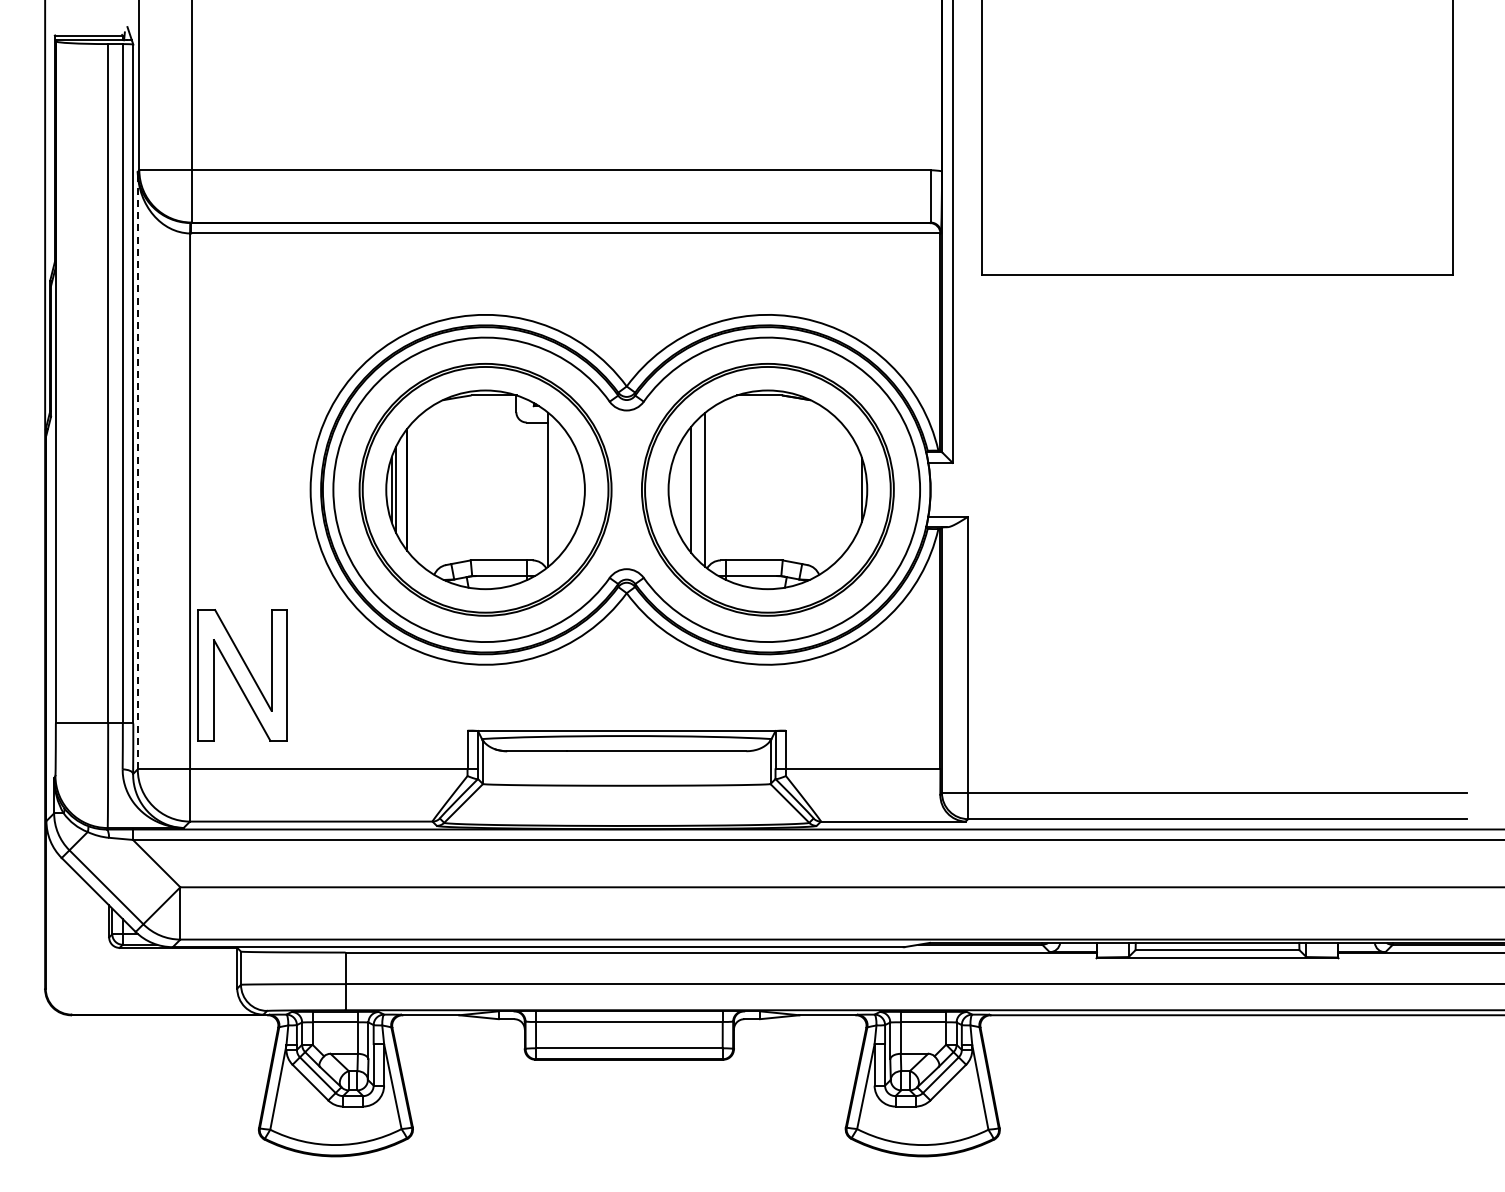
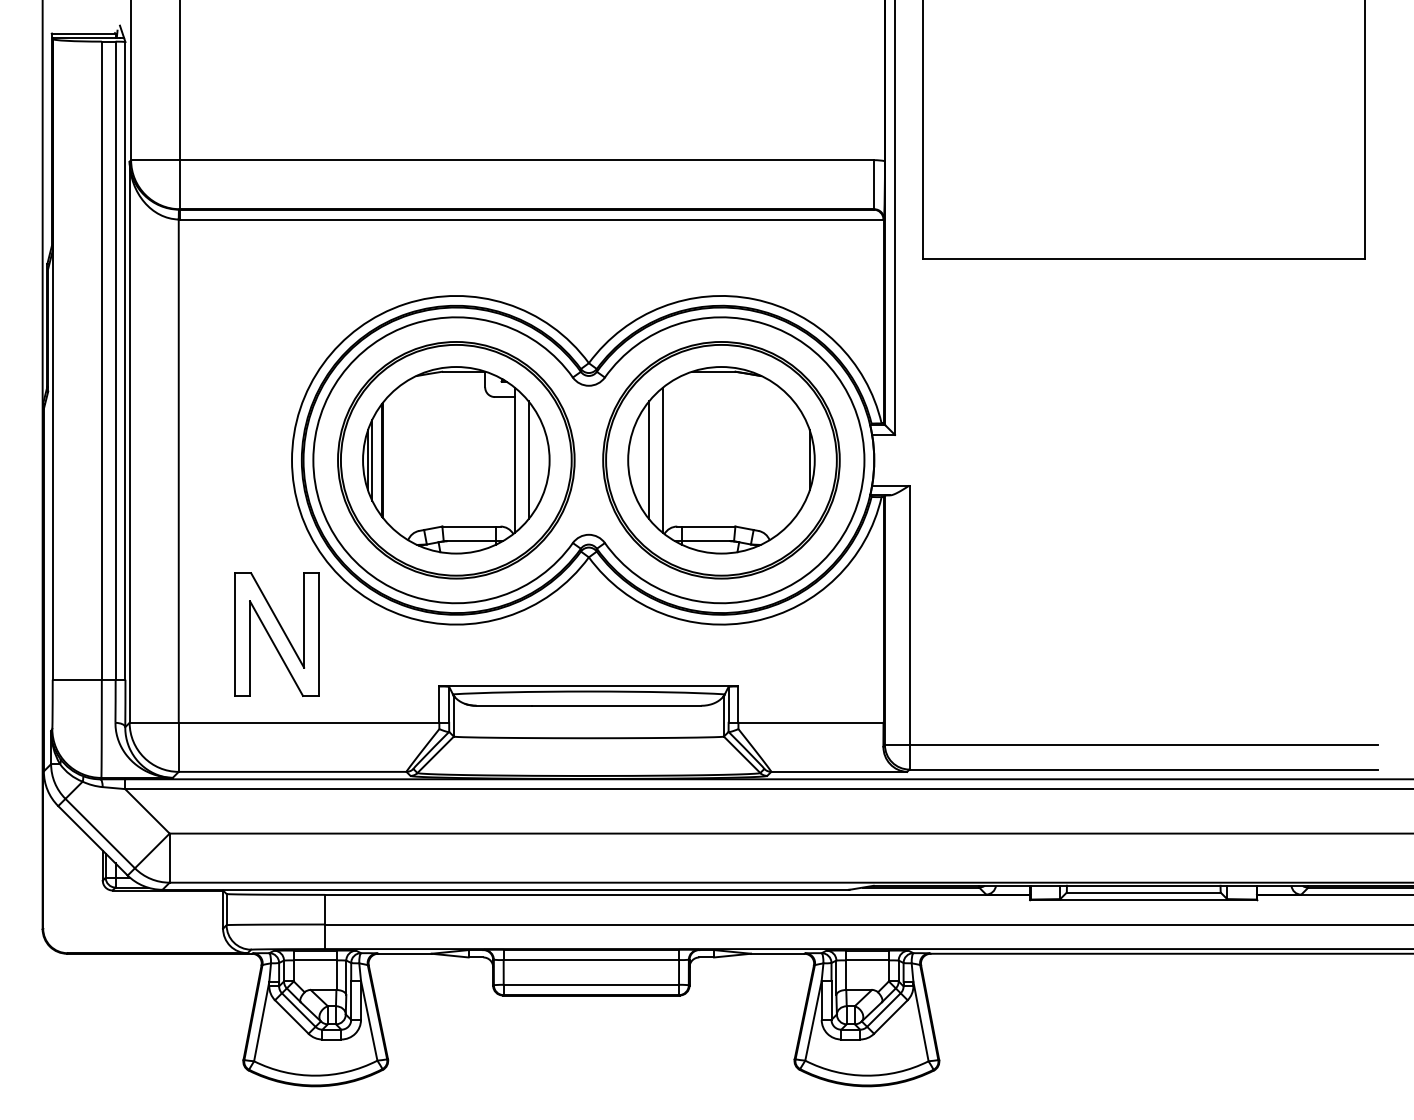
line: (137, 470) -> (129, 442), dashed -> solid
line: (562, 489) -> (528, 459), added
part: (242, 675) -> (276, 634), moved

